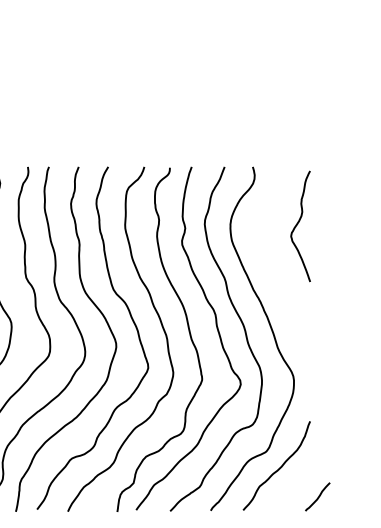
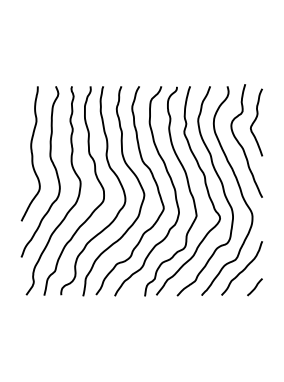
curve: (275, 262) -> (241, 144), added
line: (316, 497) -> (254, 287), moved

